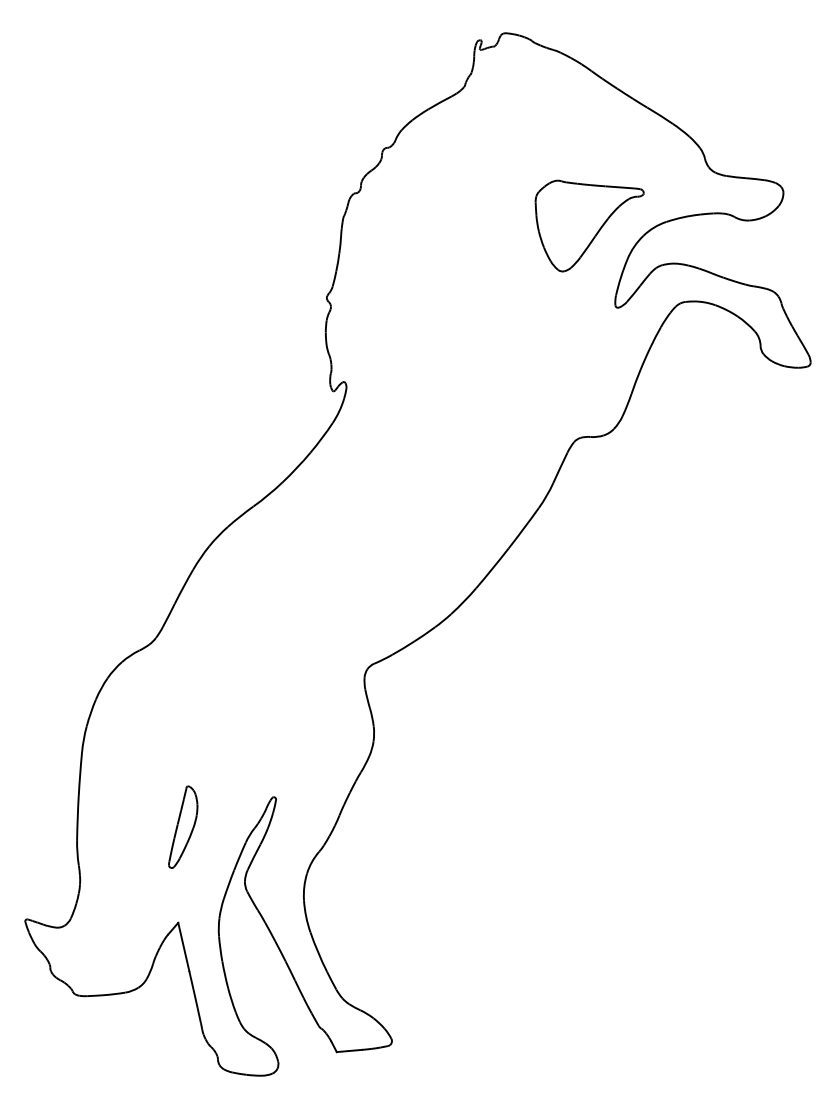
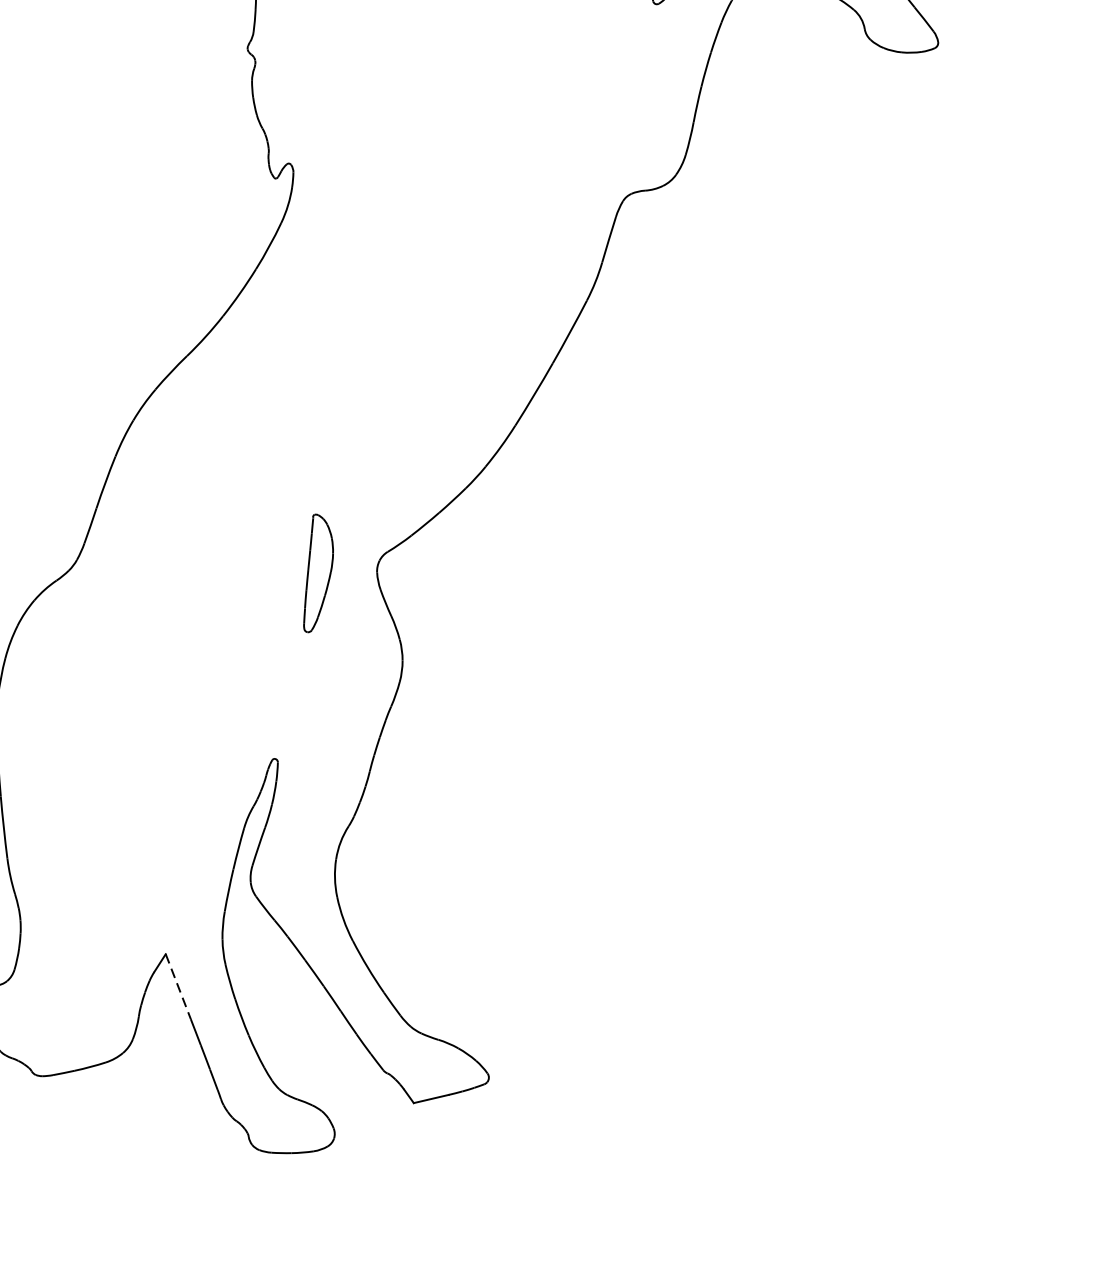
part: (183, 826) -> (316, 571), moved
line: (183, 946) -> (177, 986), solid -> dashed

